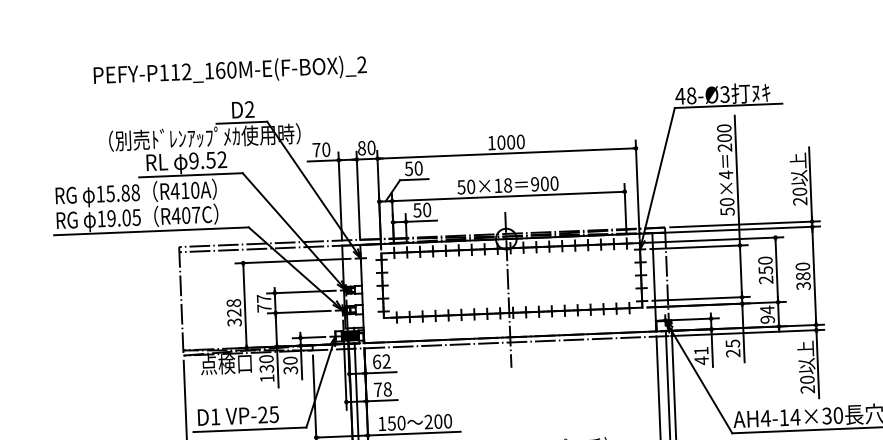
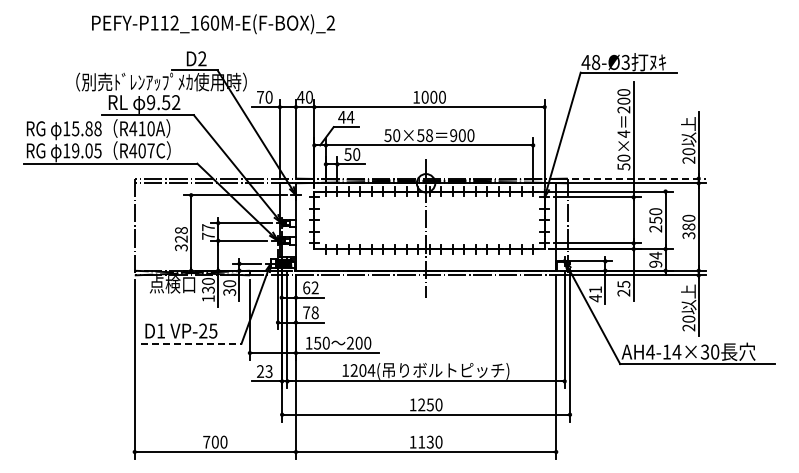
text: (230, 71) -> (213, 24), moved
text: (361, 147) -> (300, 96), 80 -> 40
text: (413, 167) -> (346, 116), 50 -> 44
text: (497, 185) -> (420, 135), 50×18 -> 50×58
line: (744, 224) -> (638, 178), solid -> dashed
line: (250, 429) -> (191, 343), solid -> dashed

